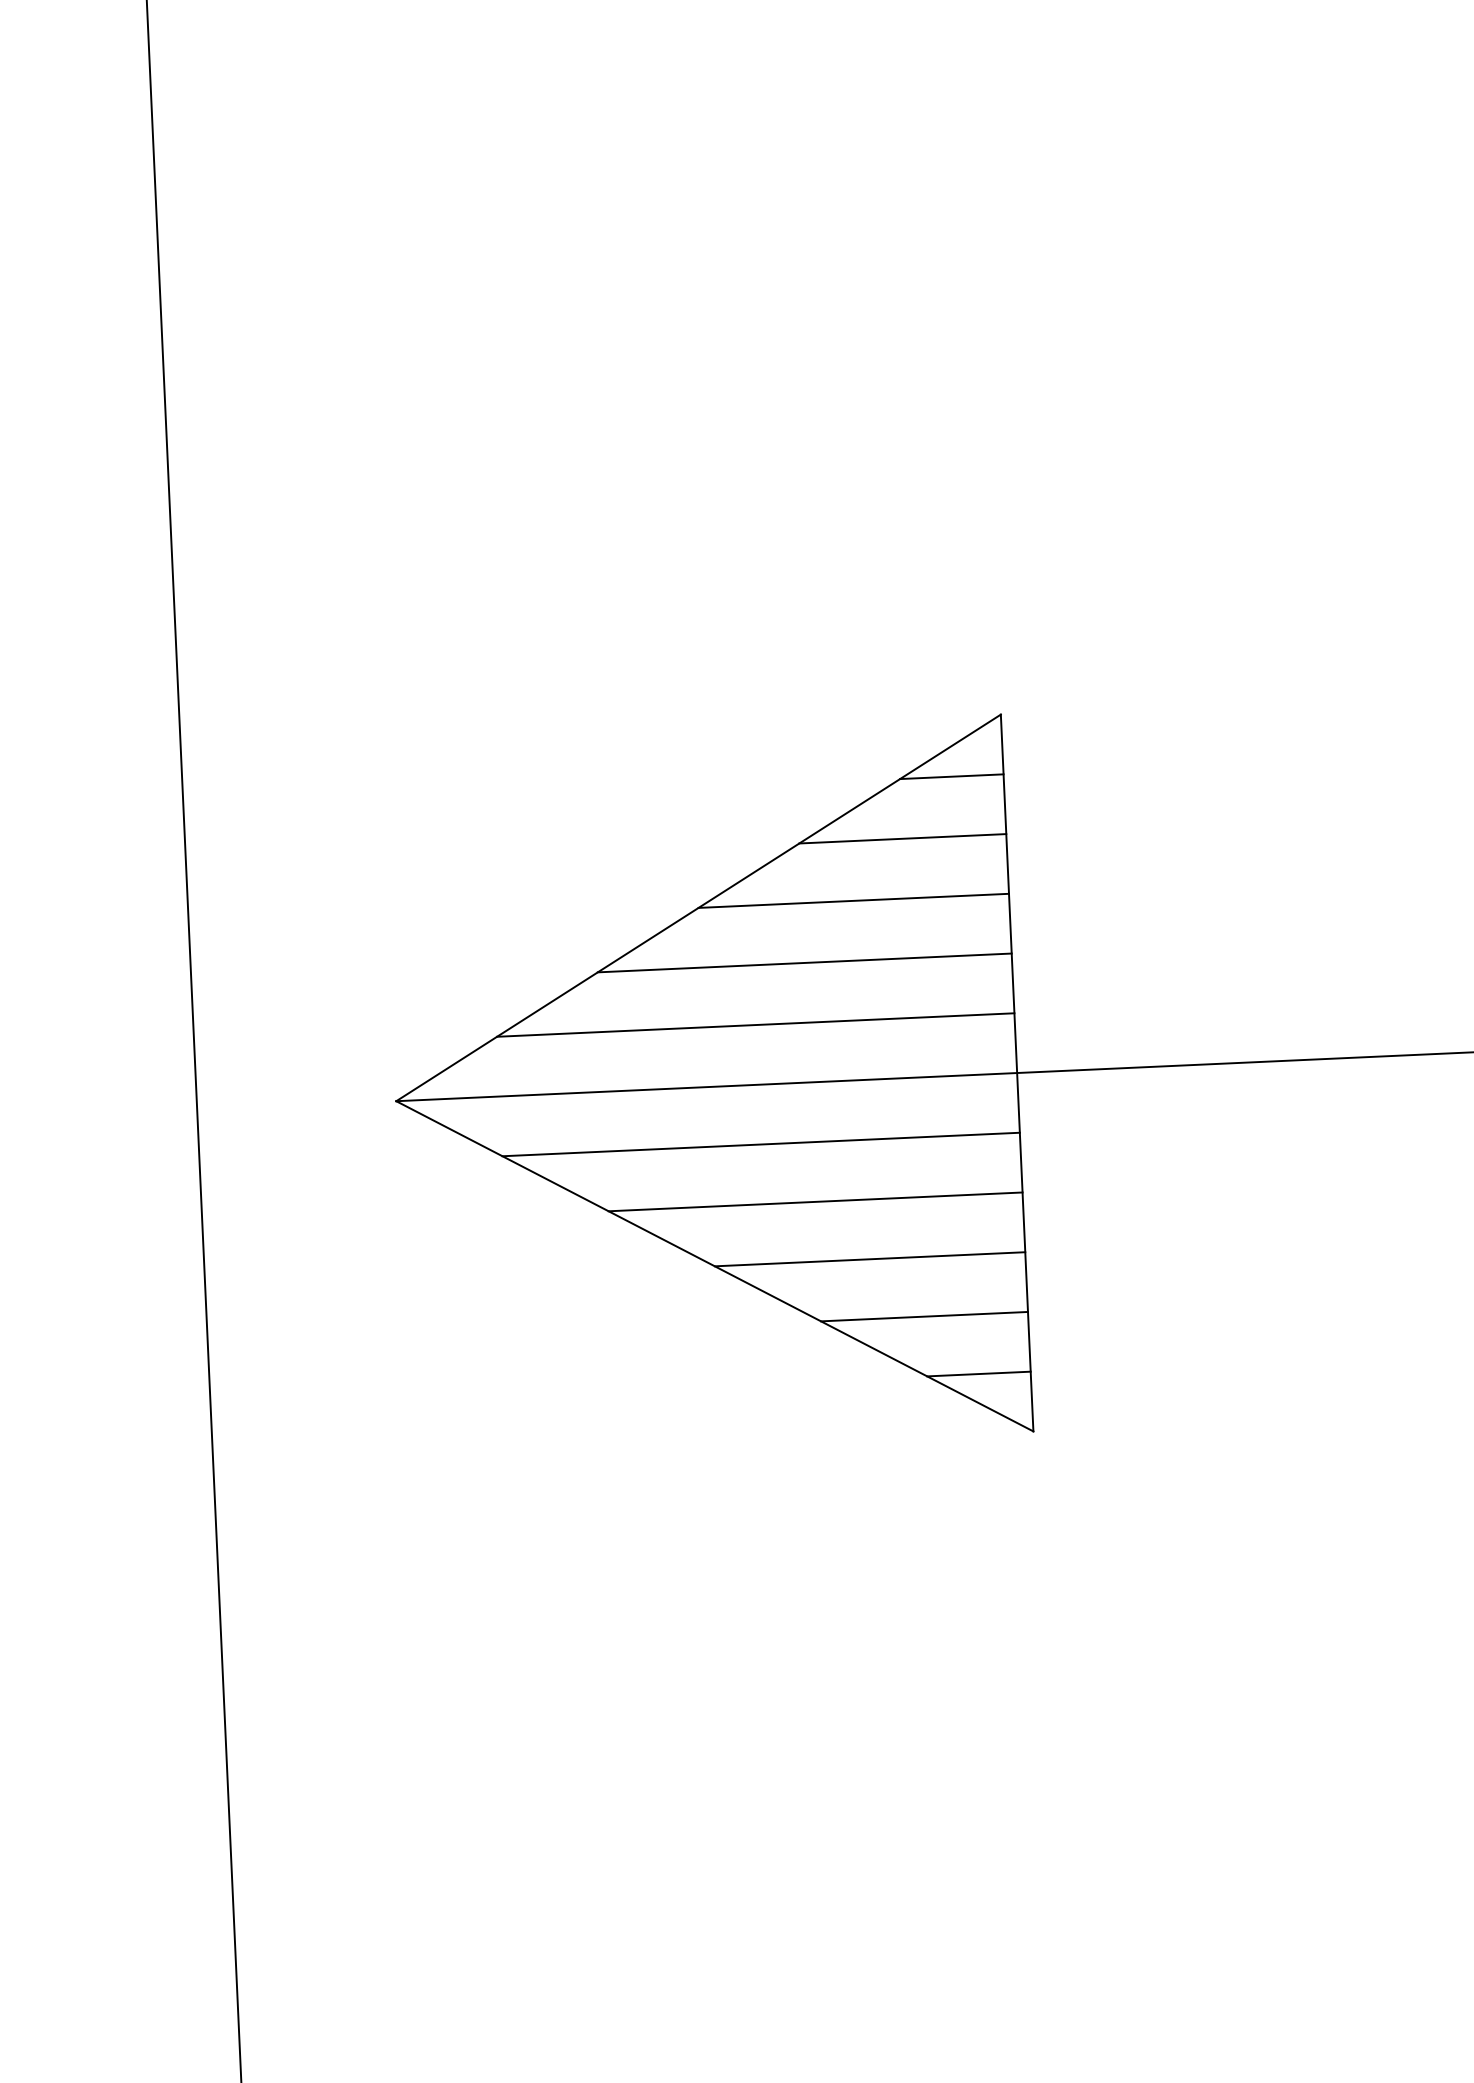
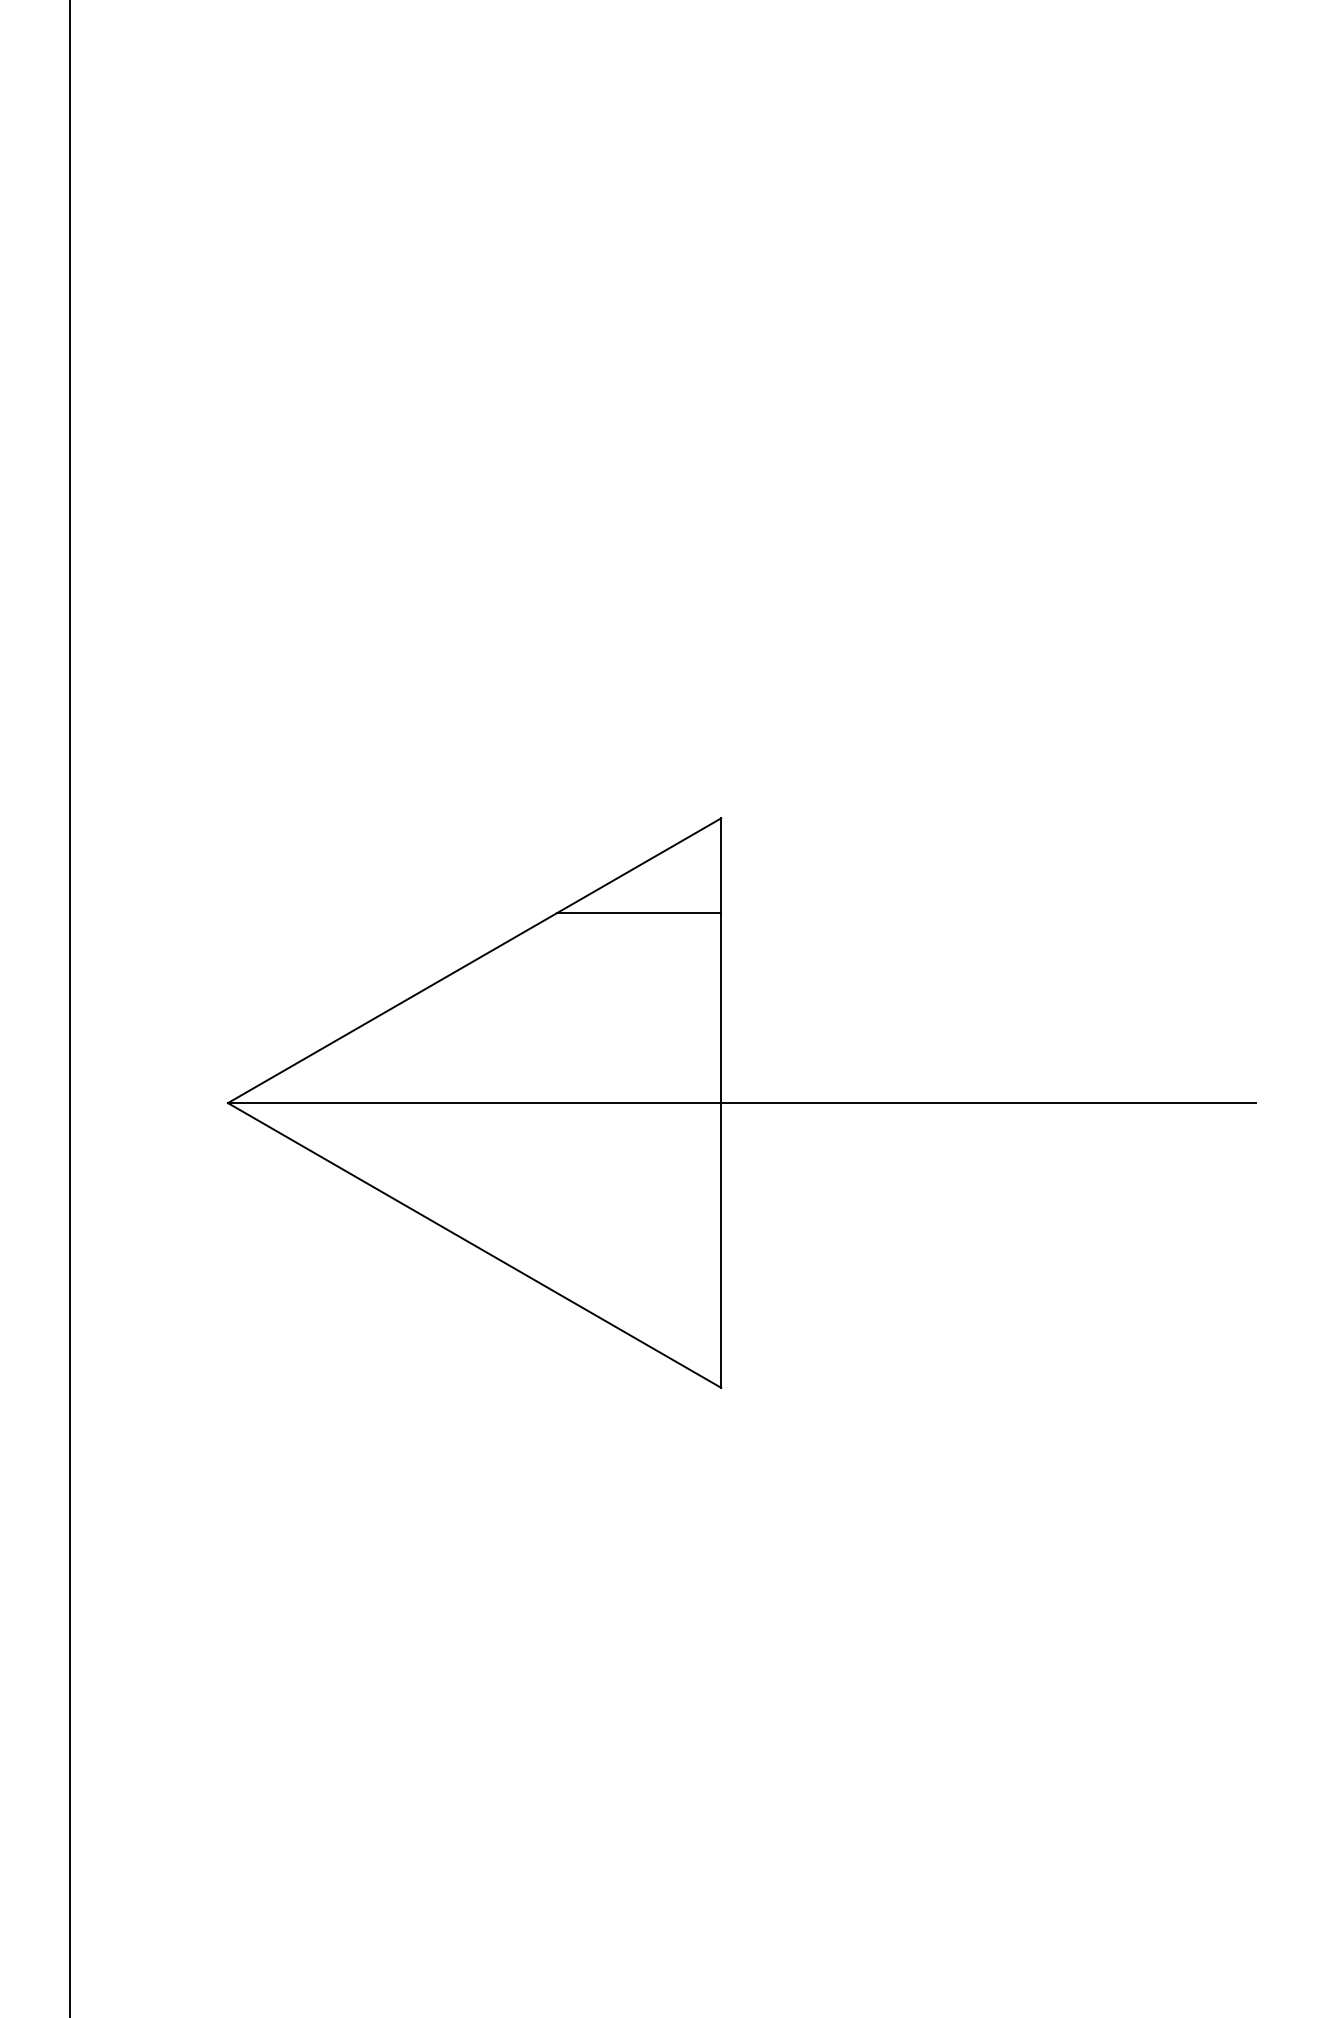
line: (951, 776) -> (679, 865), removed
line: (853, 900) -> (597, 960), removed
line: (804, 963) -> (556, 1008), removed
line: (755, 1024) -> (515, 1055), removed
line: (760, 1144) -> (515, 1150), removed
line: (815, 1202) -> (556, 1198), removed
line: (869, 1259) -> (597, 1245), removed
line: (923, 1316) -> (638, 1292), removed
line: (978, 1374) -> (679, 1340), removed

